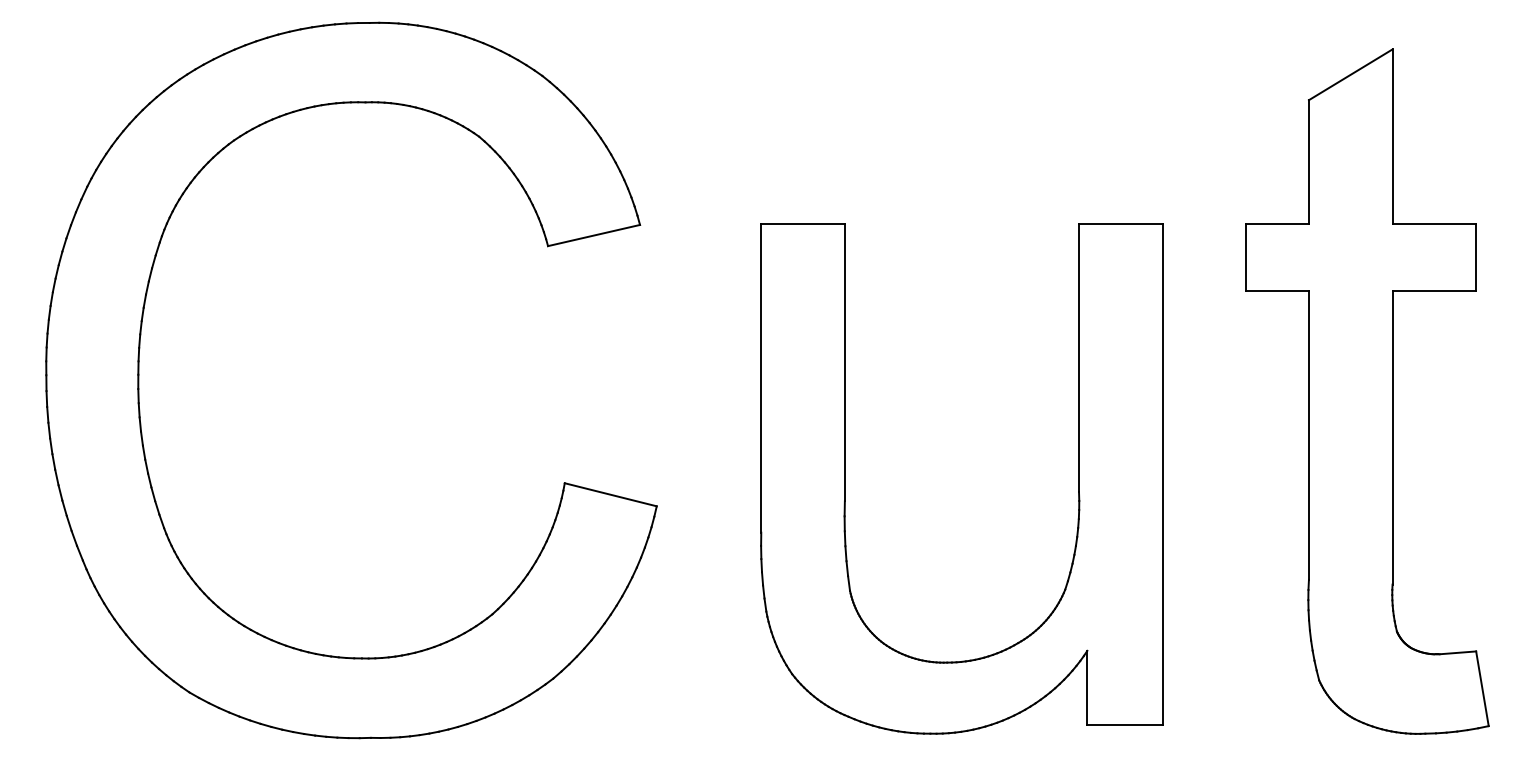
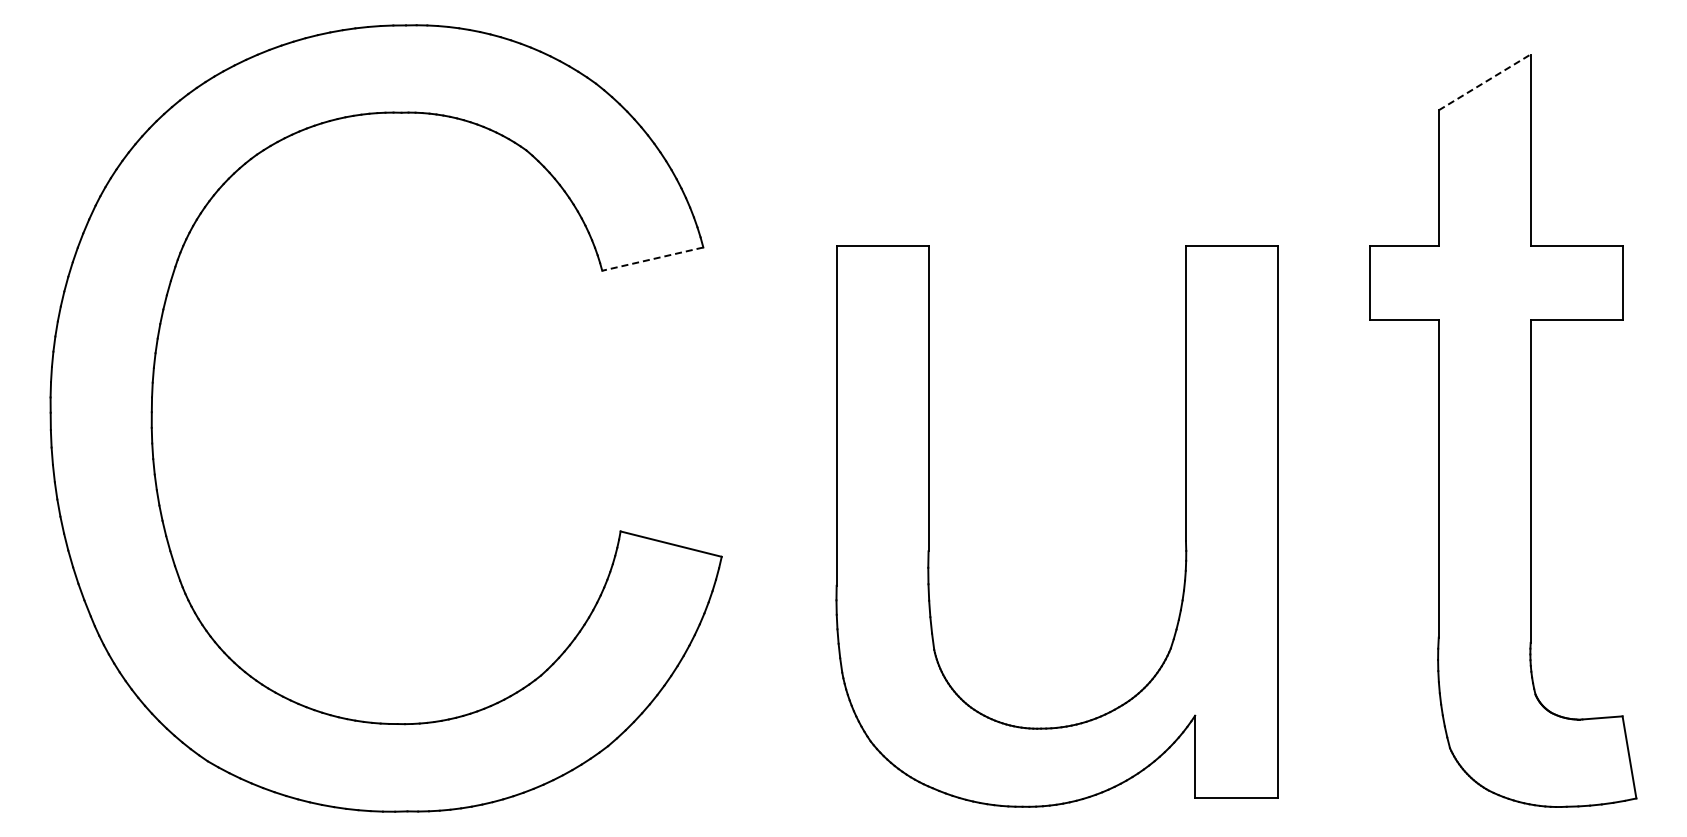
line: (1350, 74) -> (1484, 82), solid -> dashed
line: (593, 235) -> (652, 259), solid -> dashed

